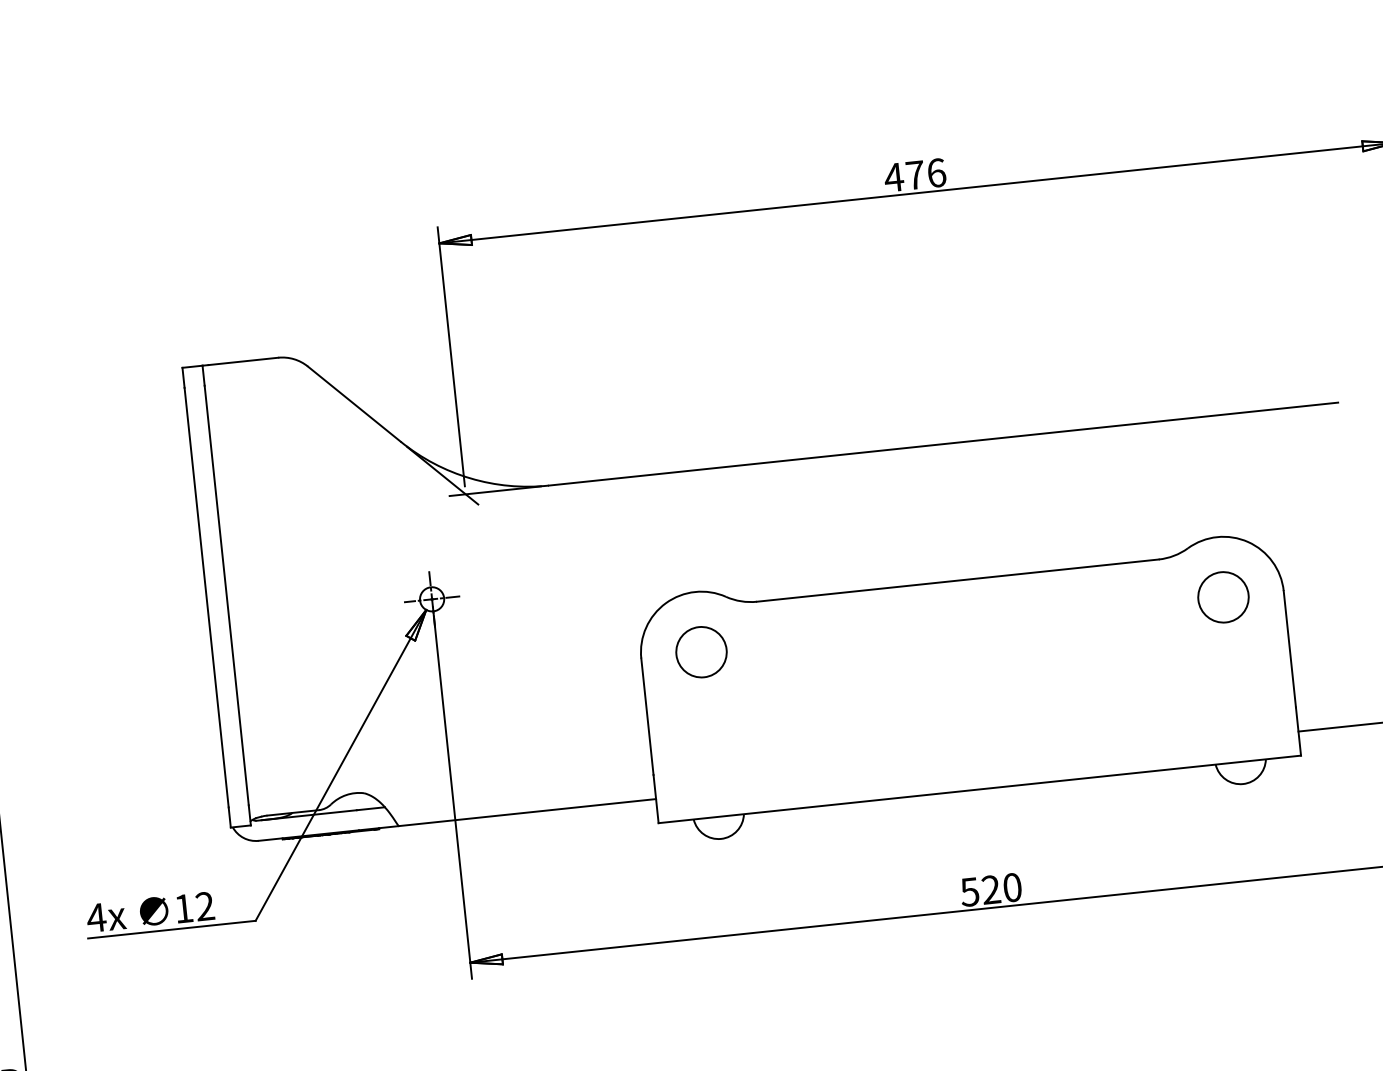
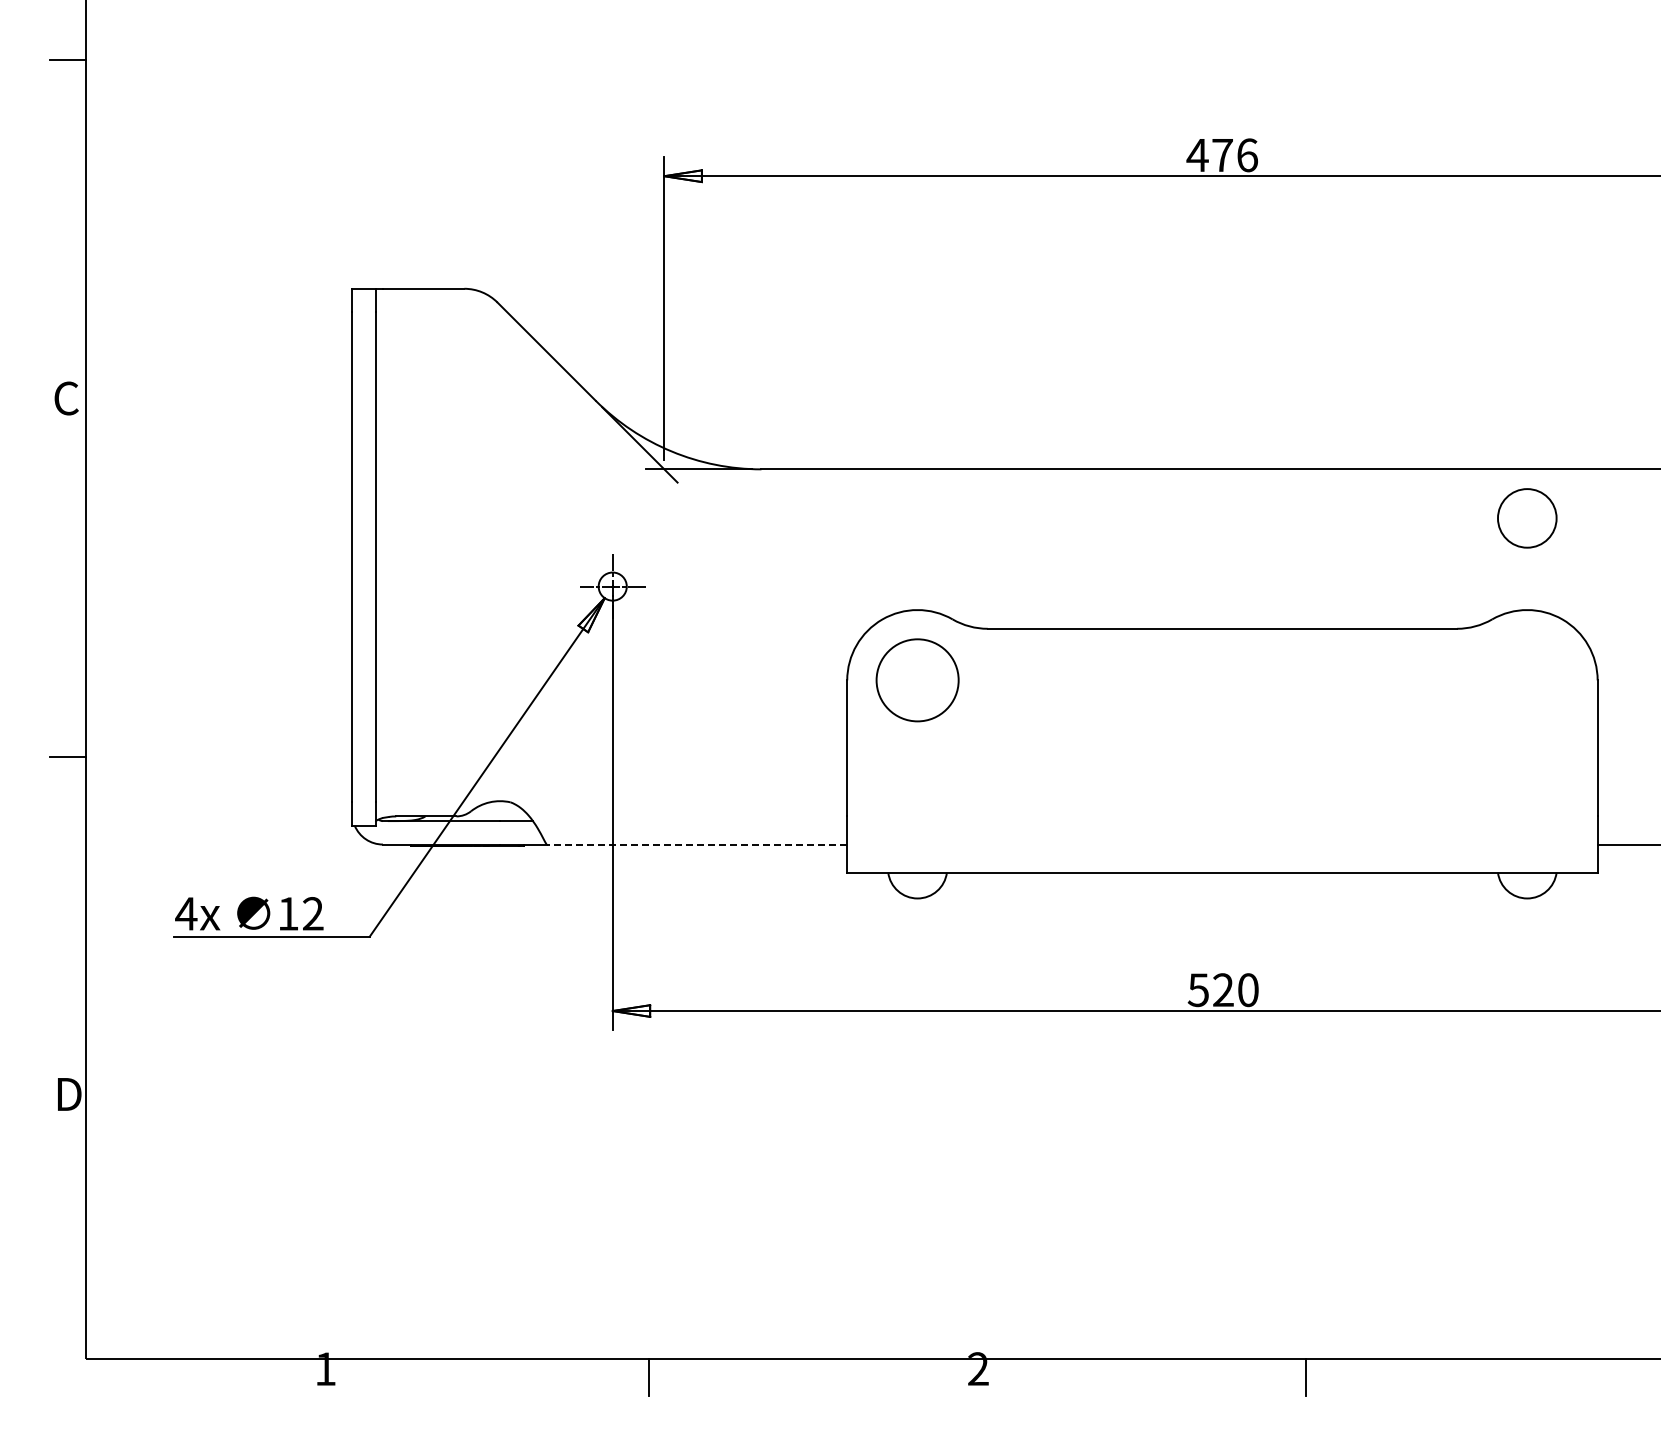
circle: (1223, 597) -> (1527, 518), moved
circle: (701, 652) -> (917, 680), size x1.4
line: (527, 812) -> (696, 844), solid -> dashed

